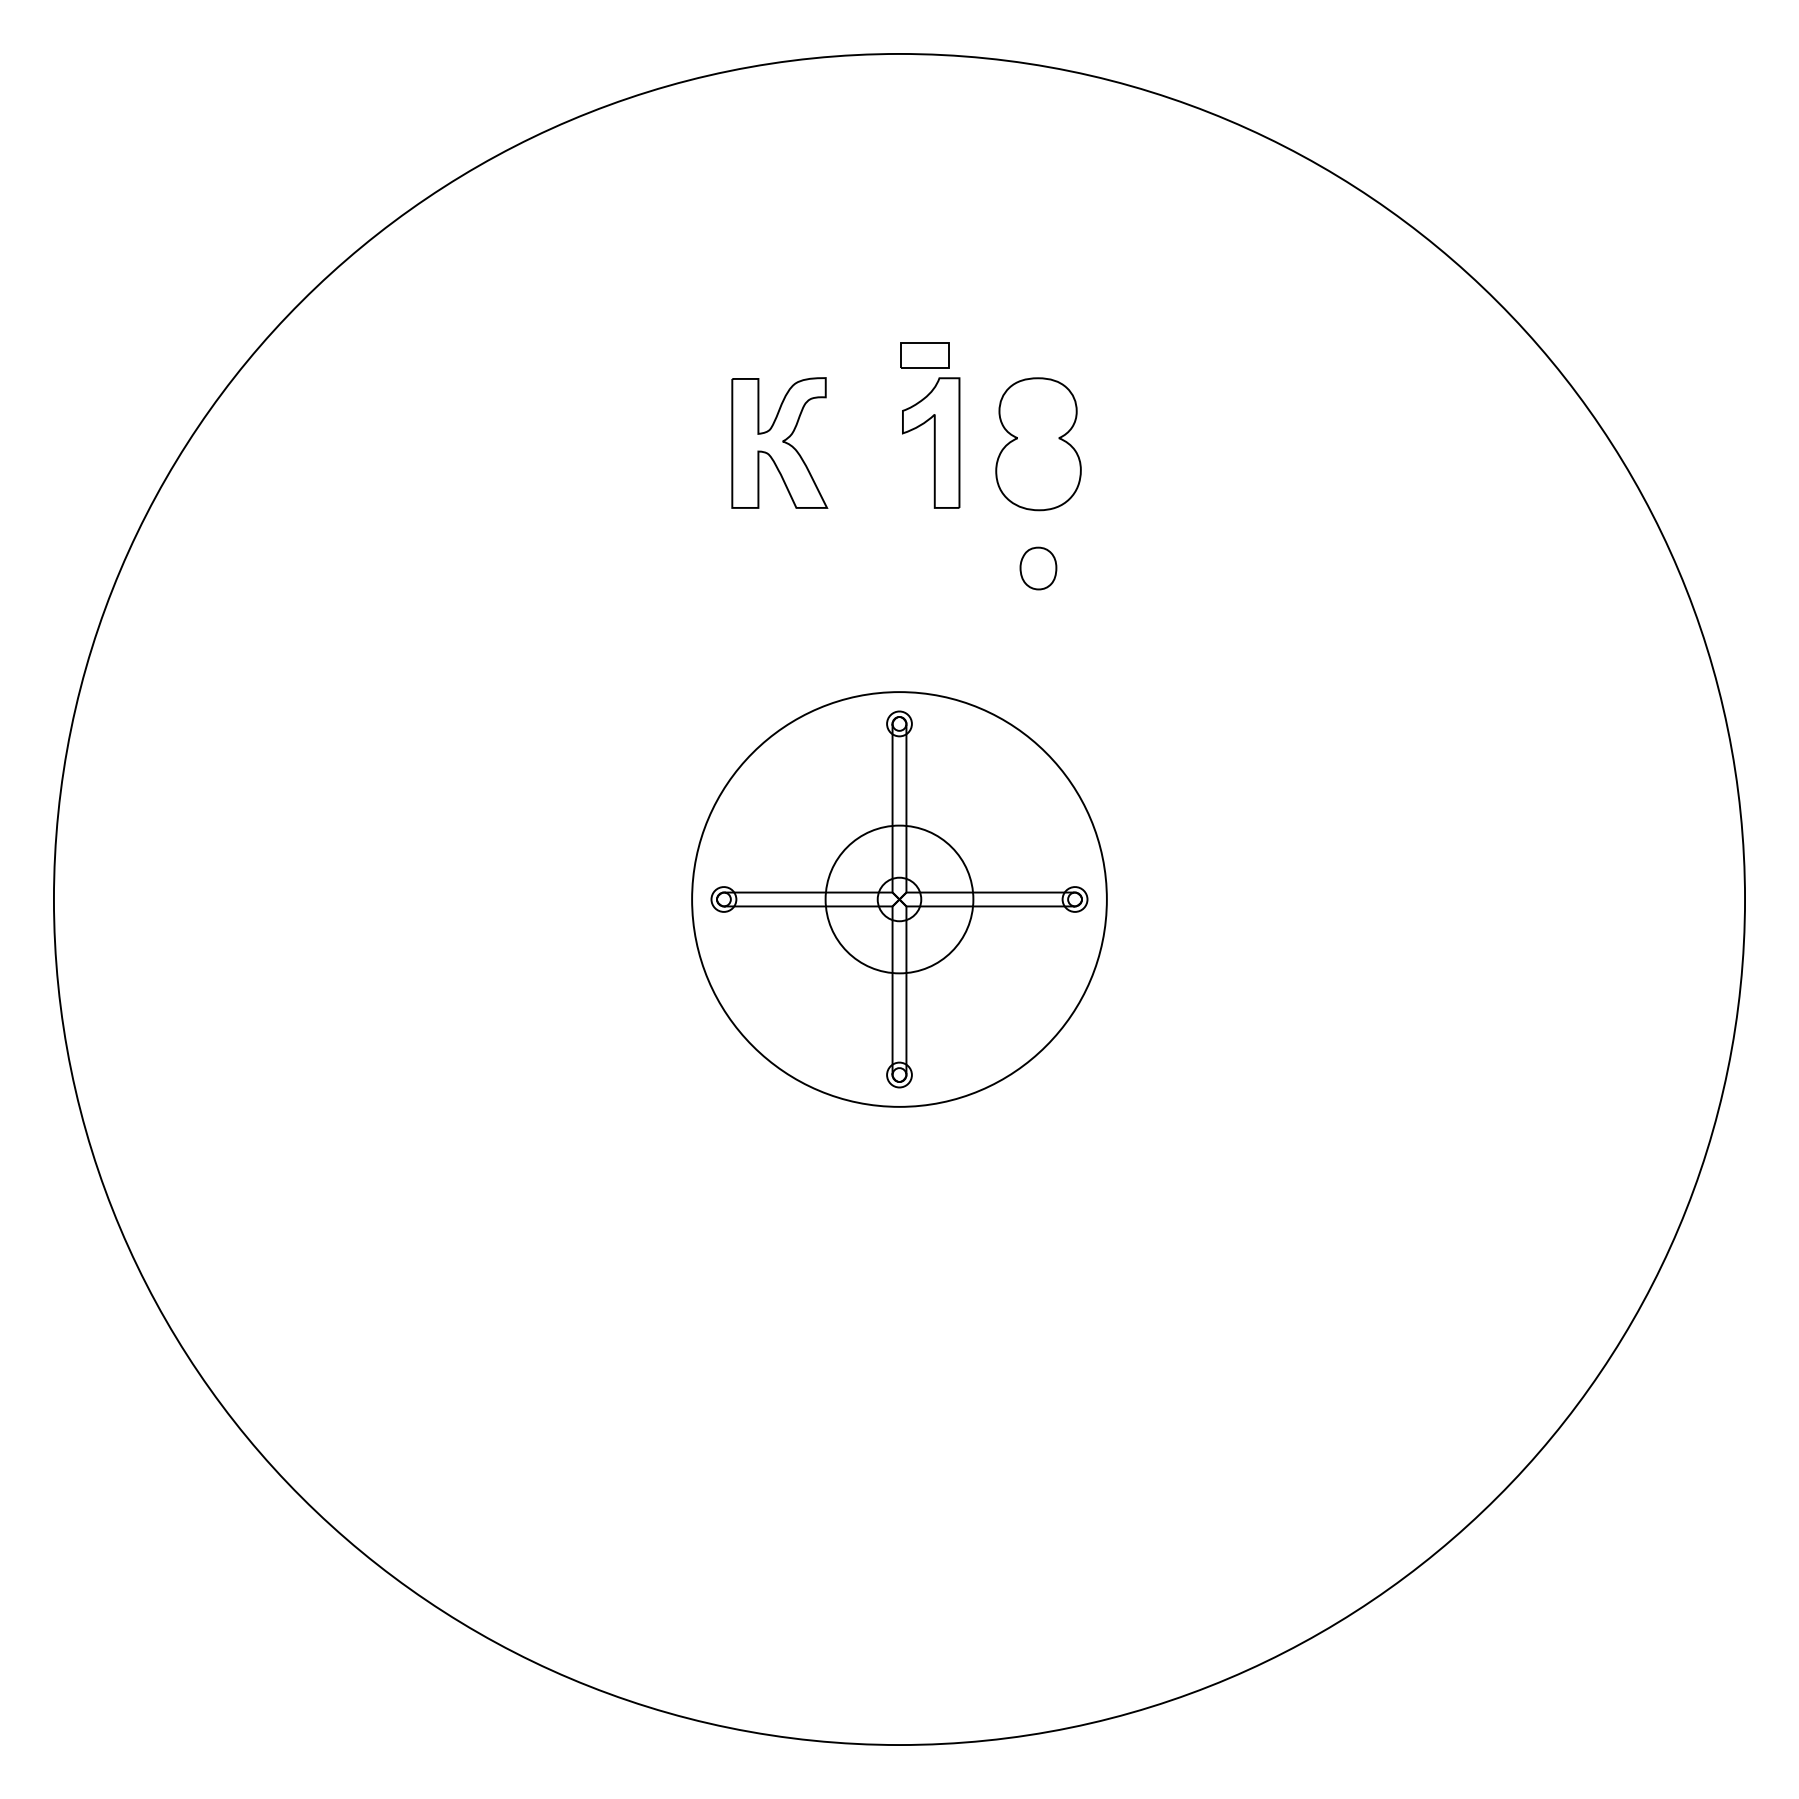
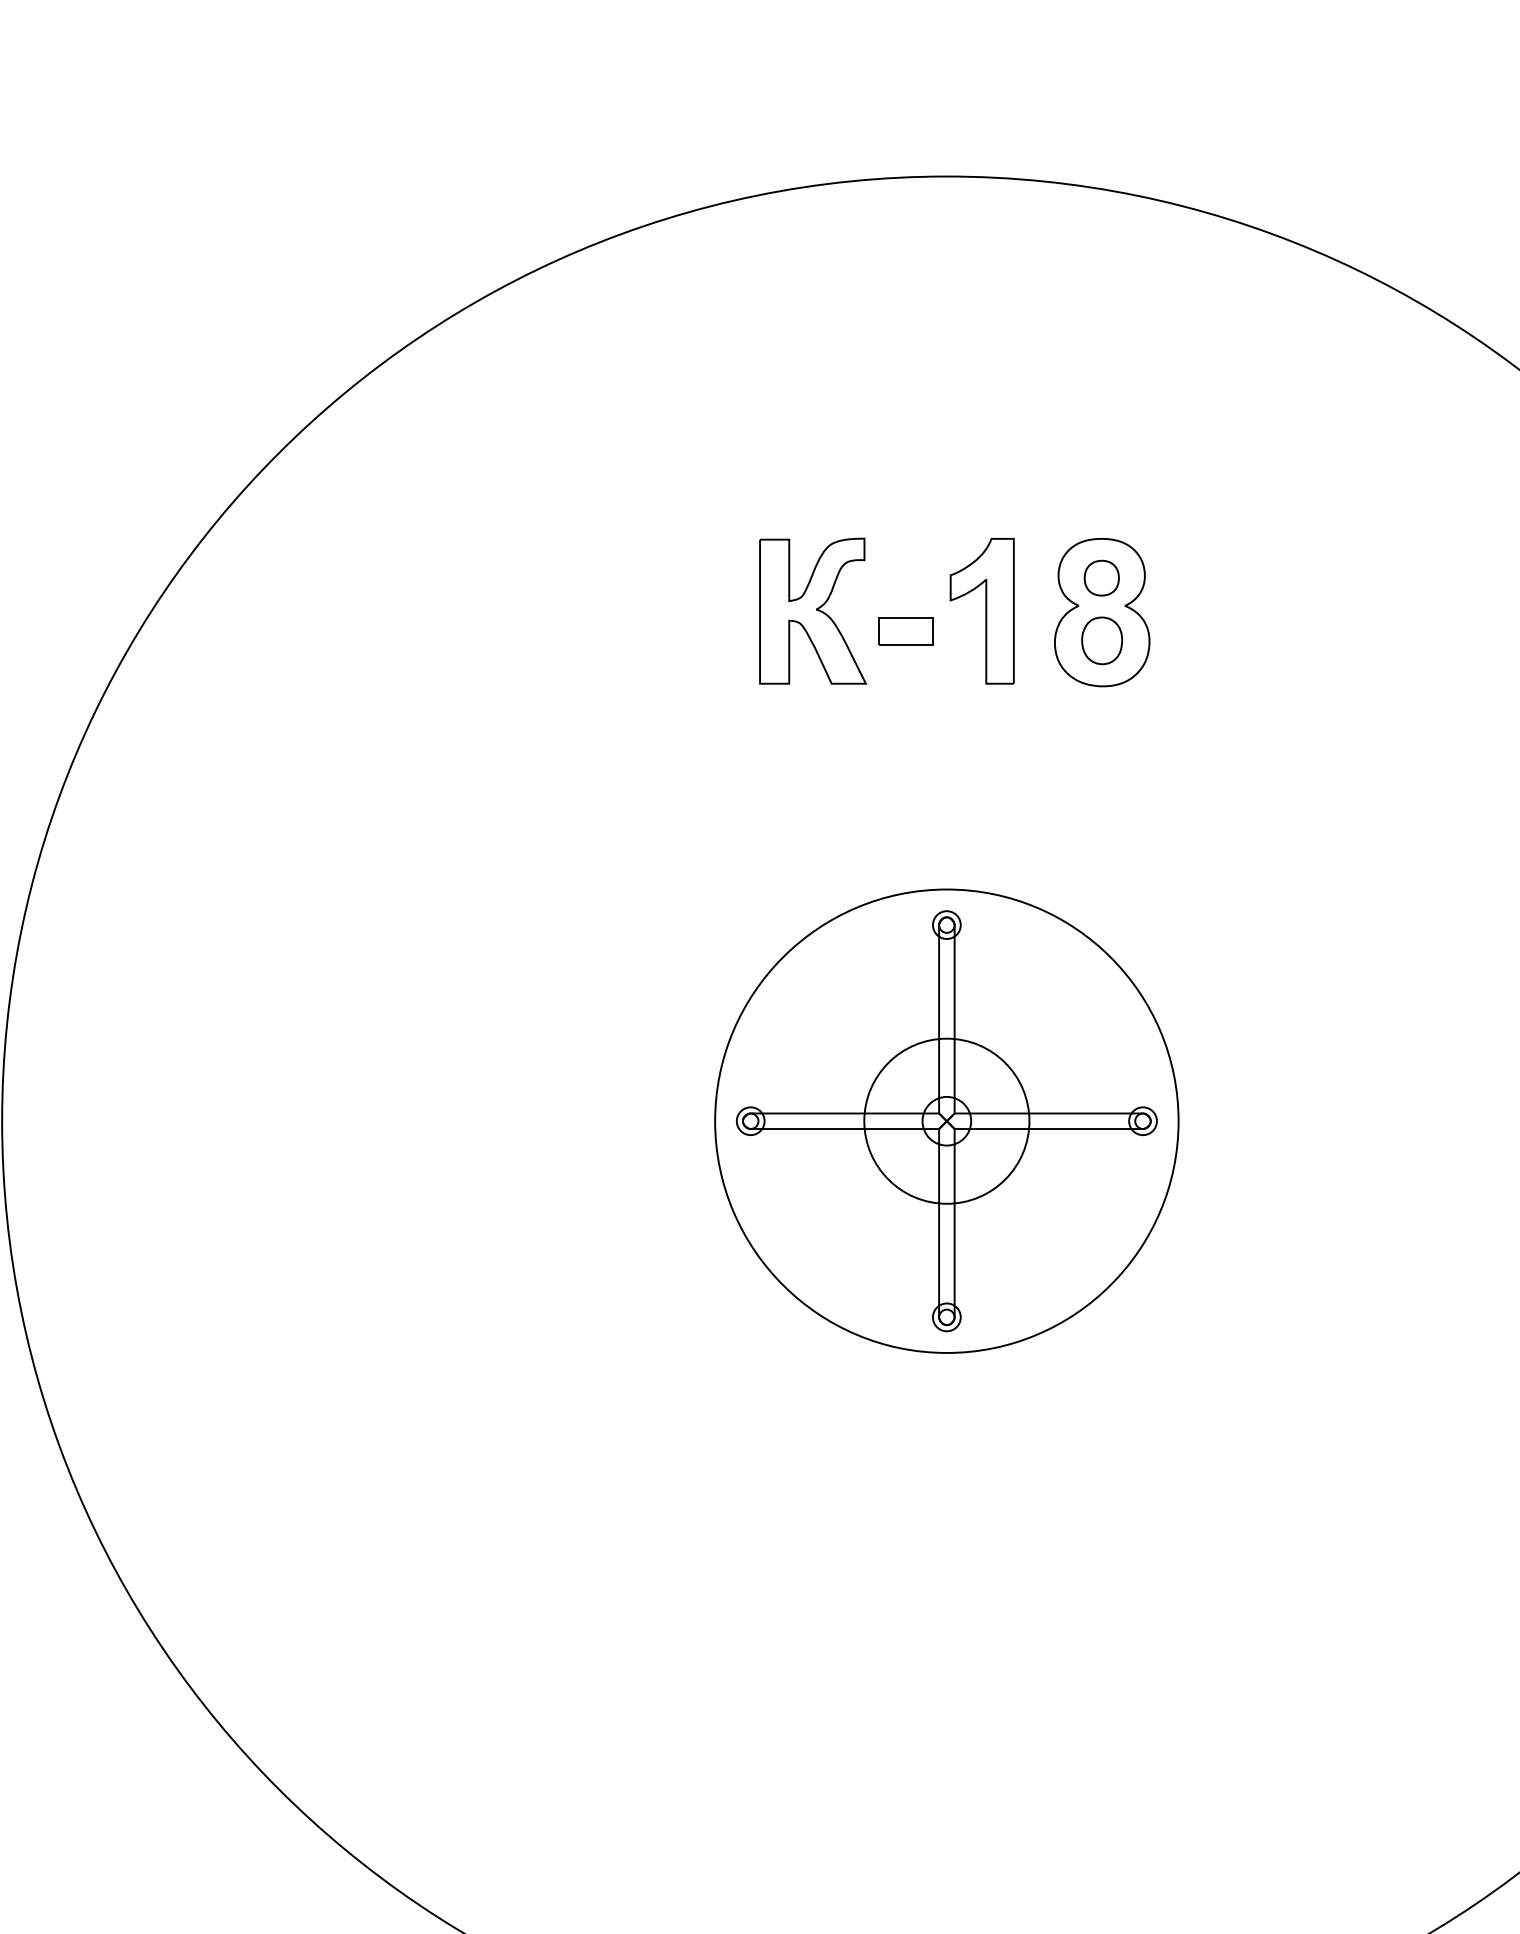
part: (924, 355) -> (905, 631), moved
part: (1038, 413) -> (1102, 578), added
part: (1038, 568) -> (1102, 640), moved

